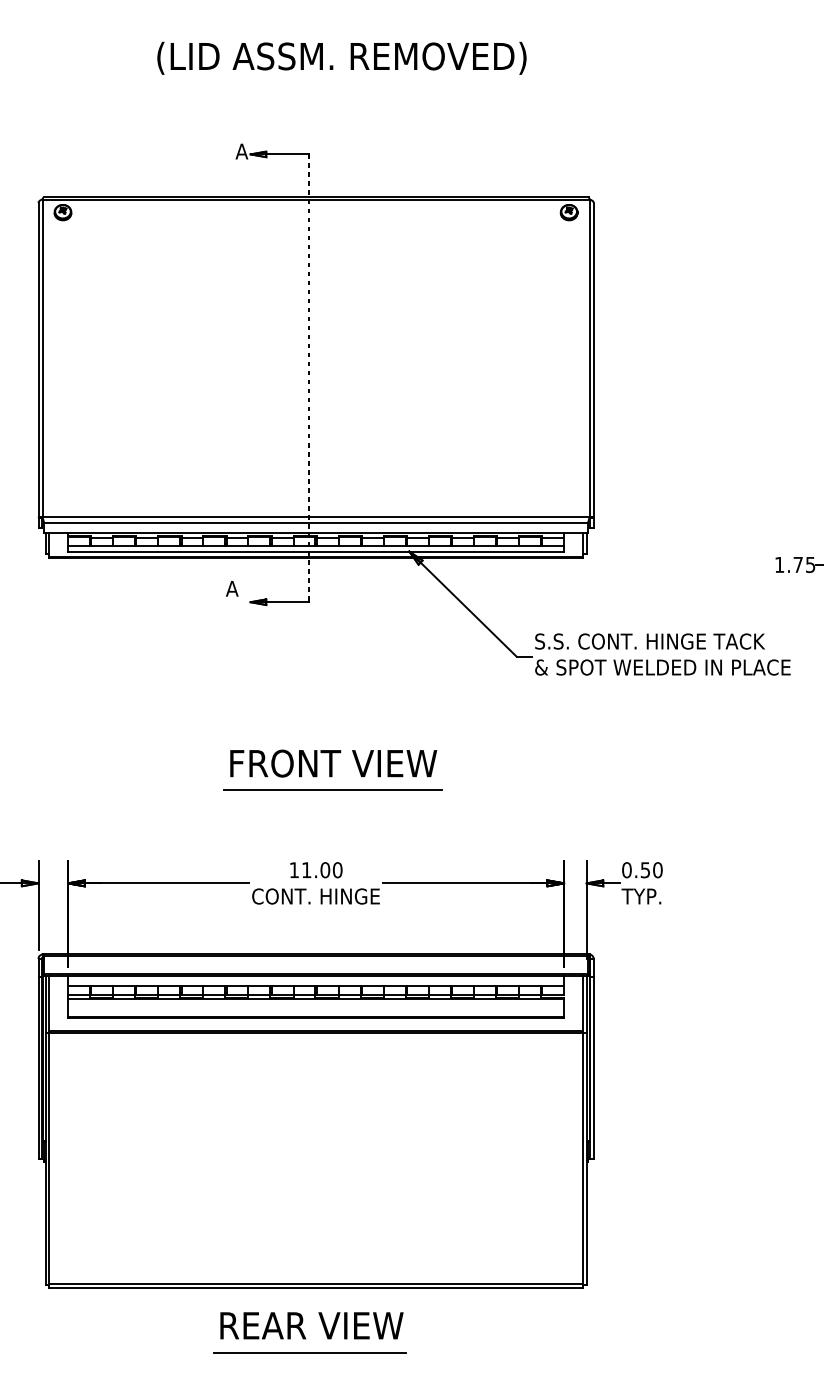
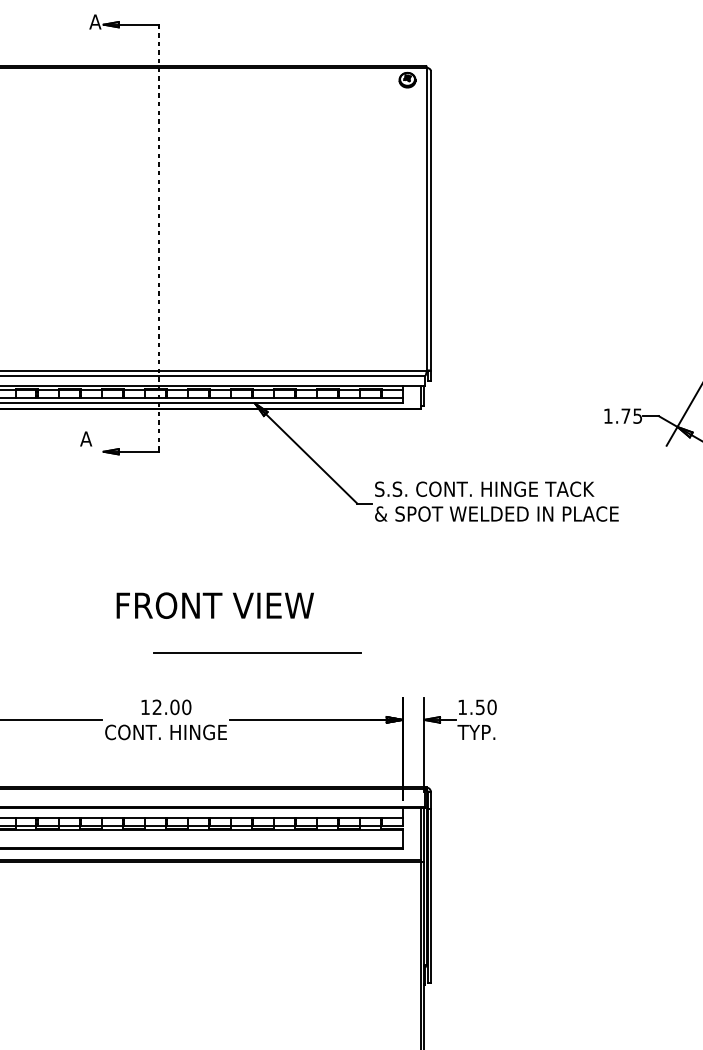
text: (333, 763) -> (215, 605), moved
line: (332, 789) -> (257, 652), moved
text: (306, 870) -> (156, 707), 11.00 -> 12.00
text: (626, 870) -> (462, 707), 0.50 -> 1.50

